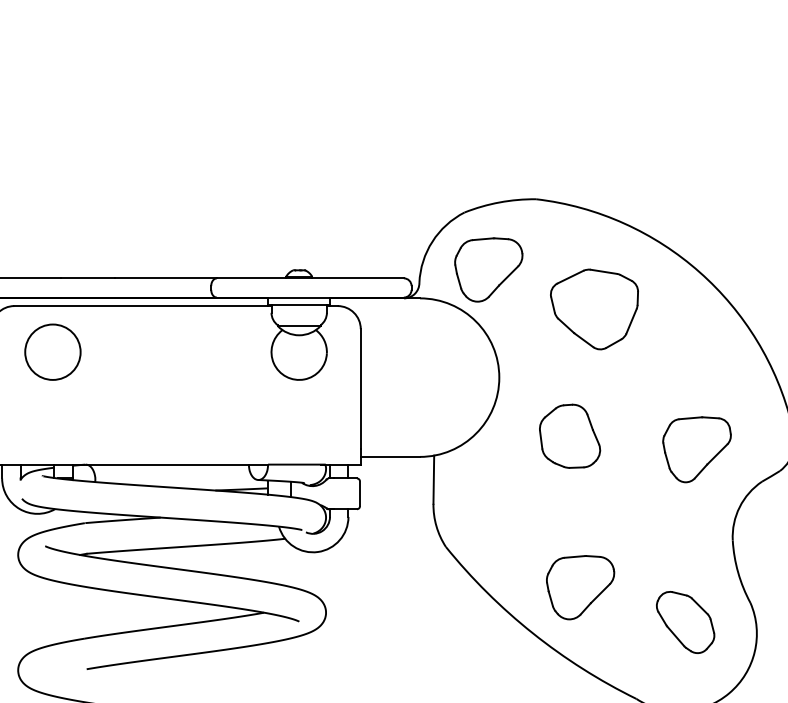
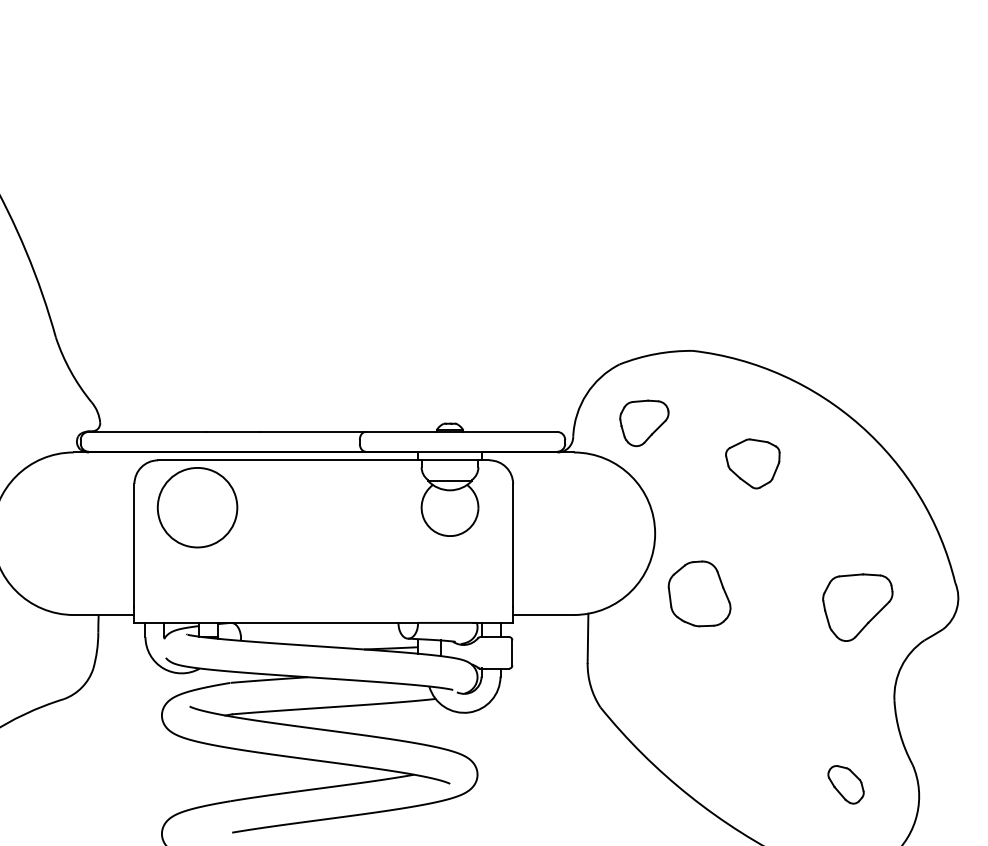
part: (488, 270) -> (644, 423), size x0.7
part: (594, 309) -> (752, 463), size x0.6
circle: (52, 352) -> (197, 507), size x1.4
part: (569, 435) -> (699, 593), moved
part: (580, 587) -> (738, 748), removed
part: (685, 622) -> (845, 784), size x0.6

